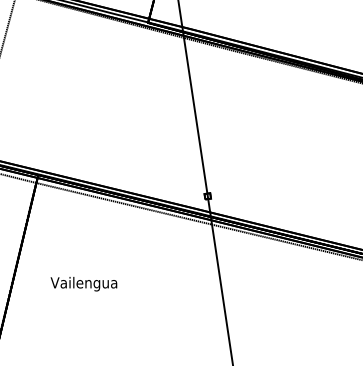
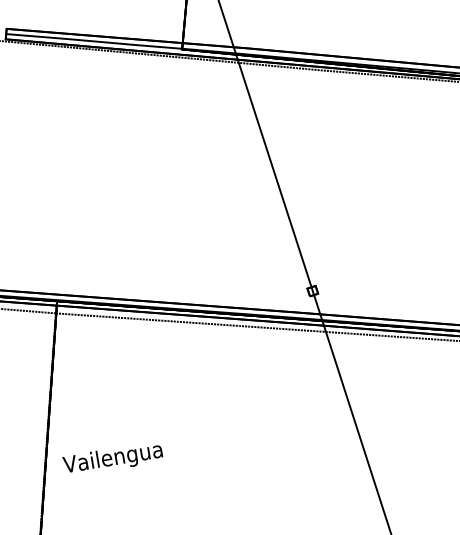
text: (83, 284) -> (112, 459), moved

